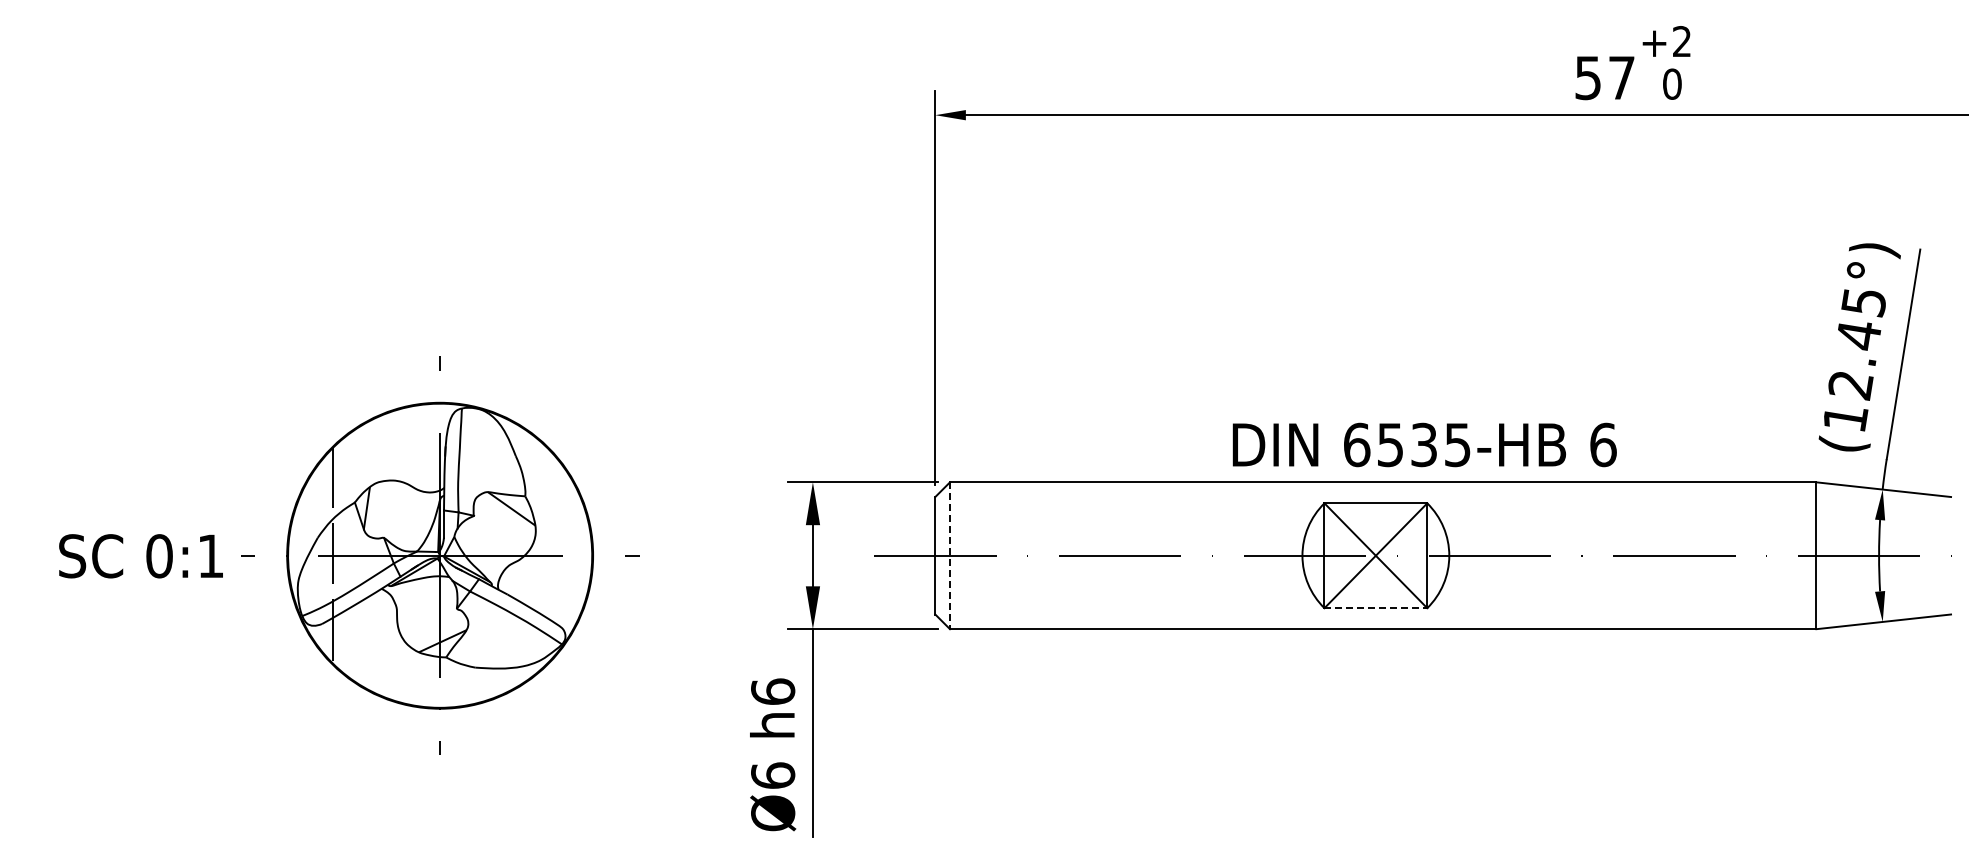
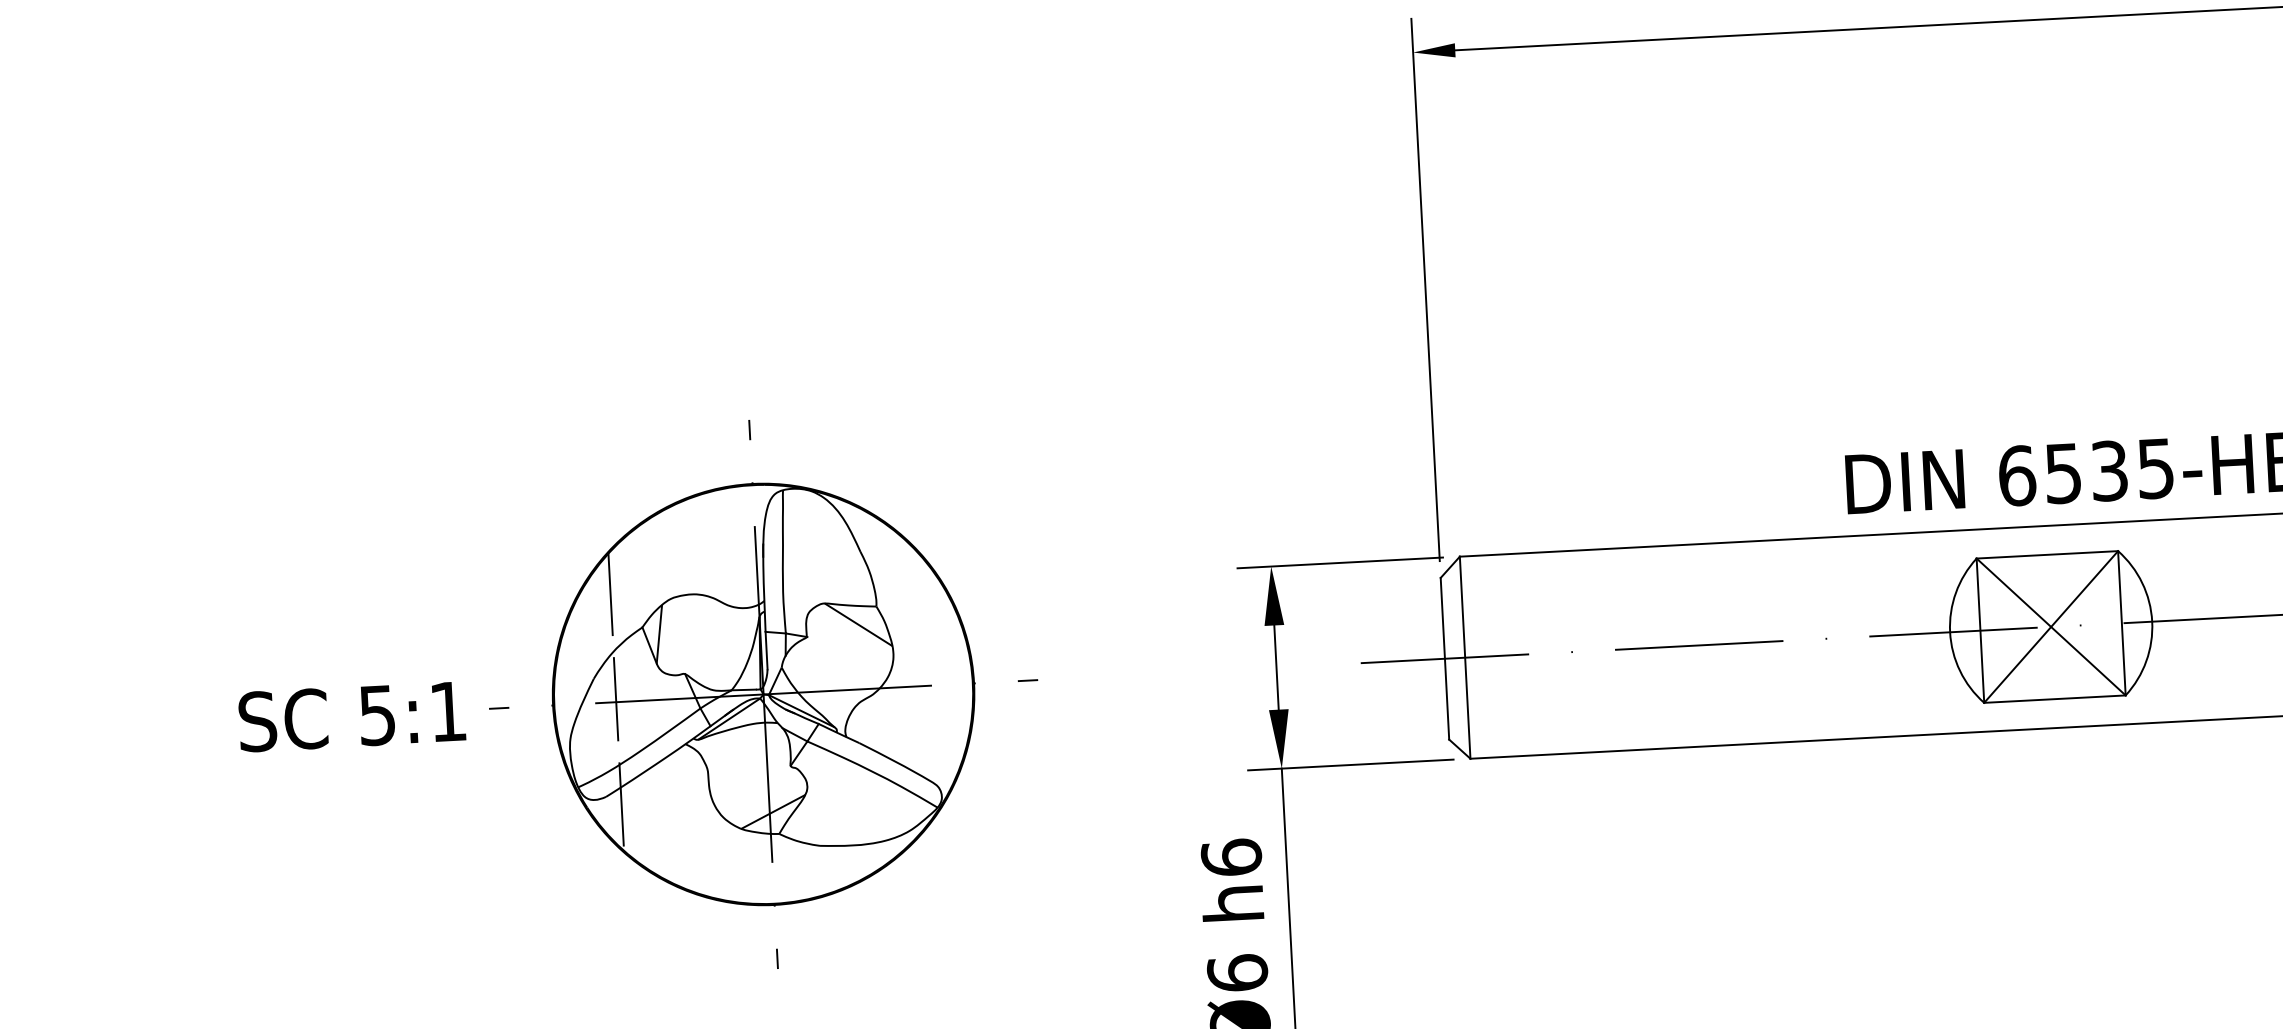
text: (159, 556) -> (377, 715), 0:1 -> 5:1
line: (950, 556) -> (1465, 658), dashed -> solid
line: (1376, 608) -> (2055, 699), dashed -> solid

